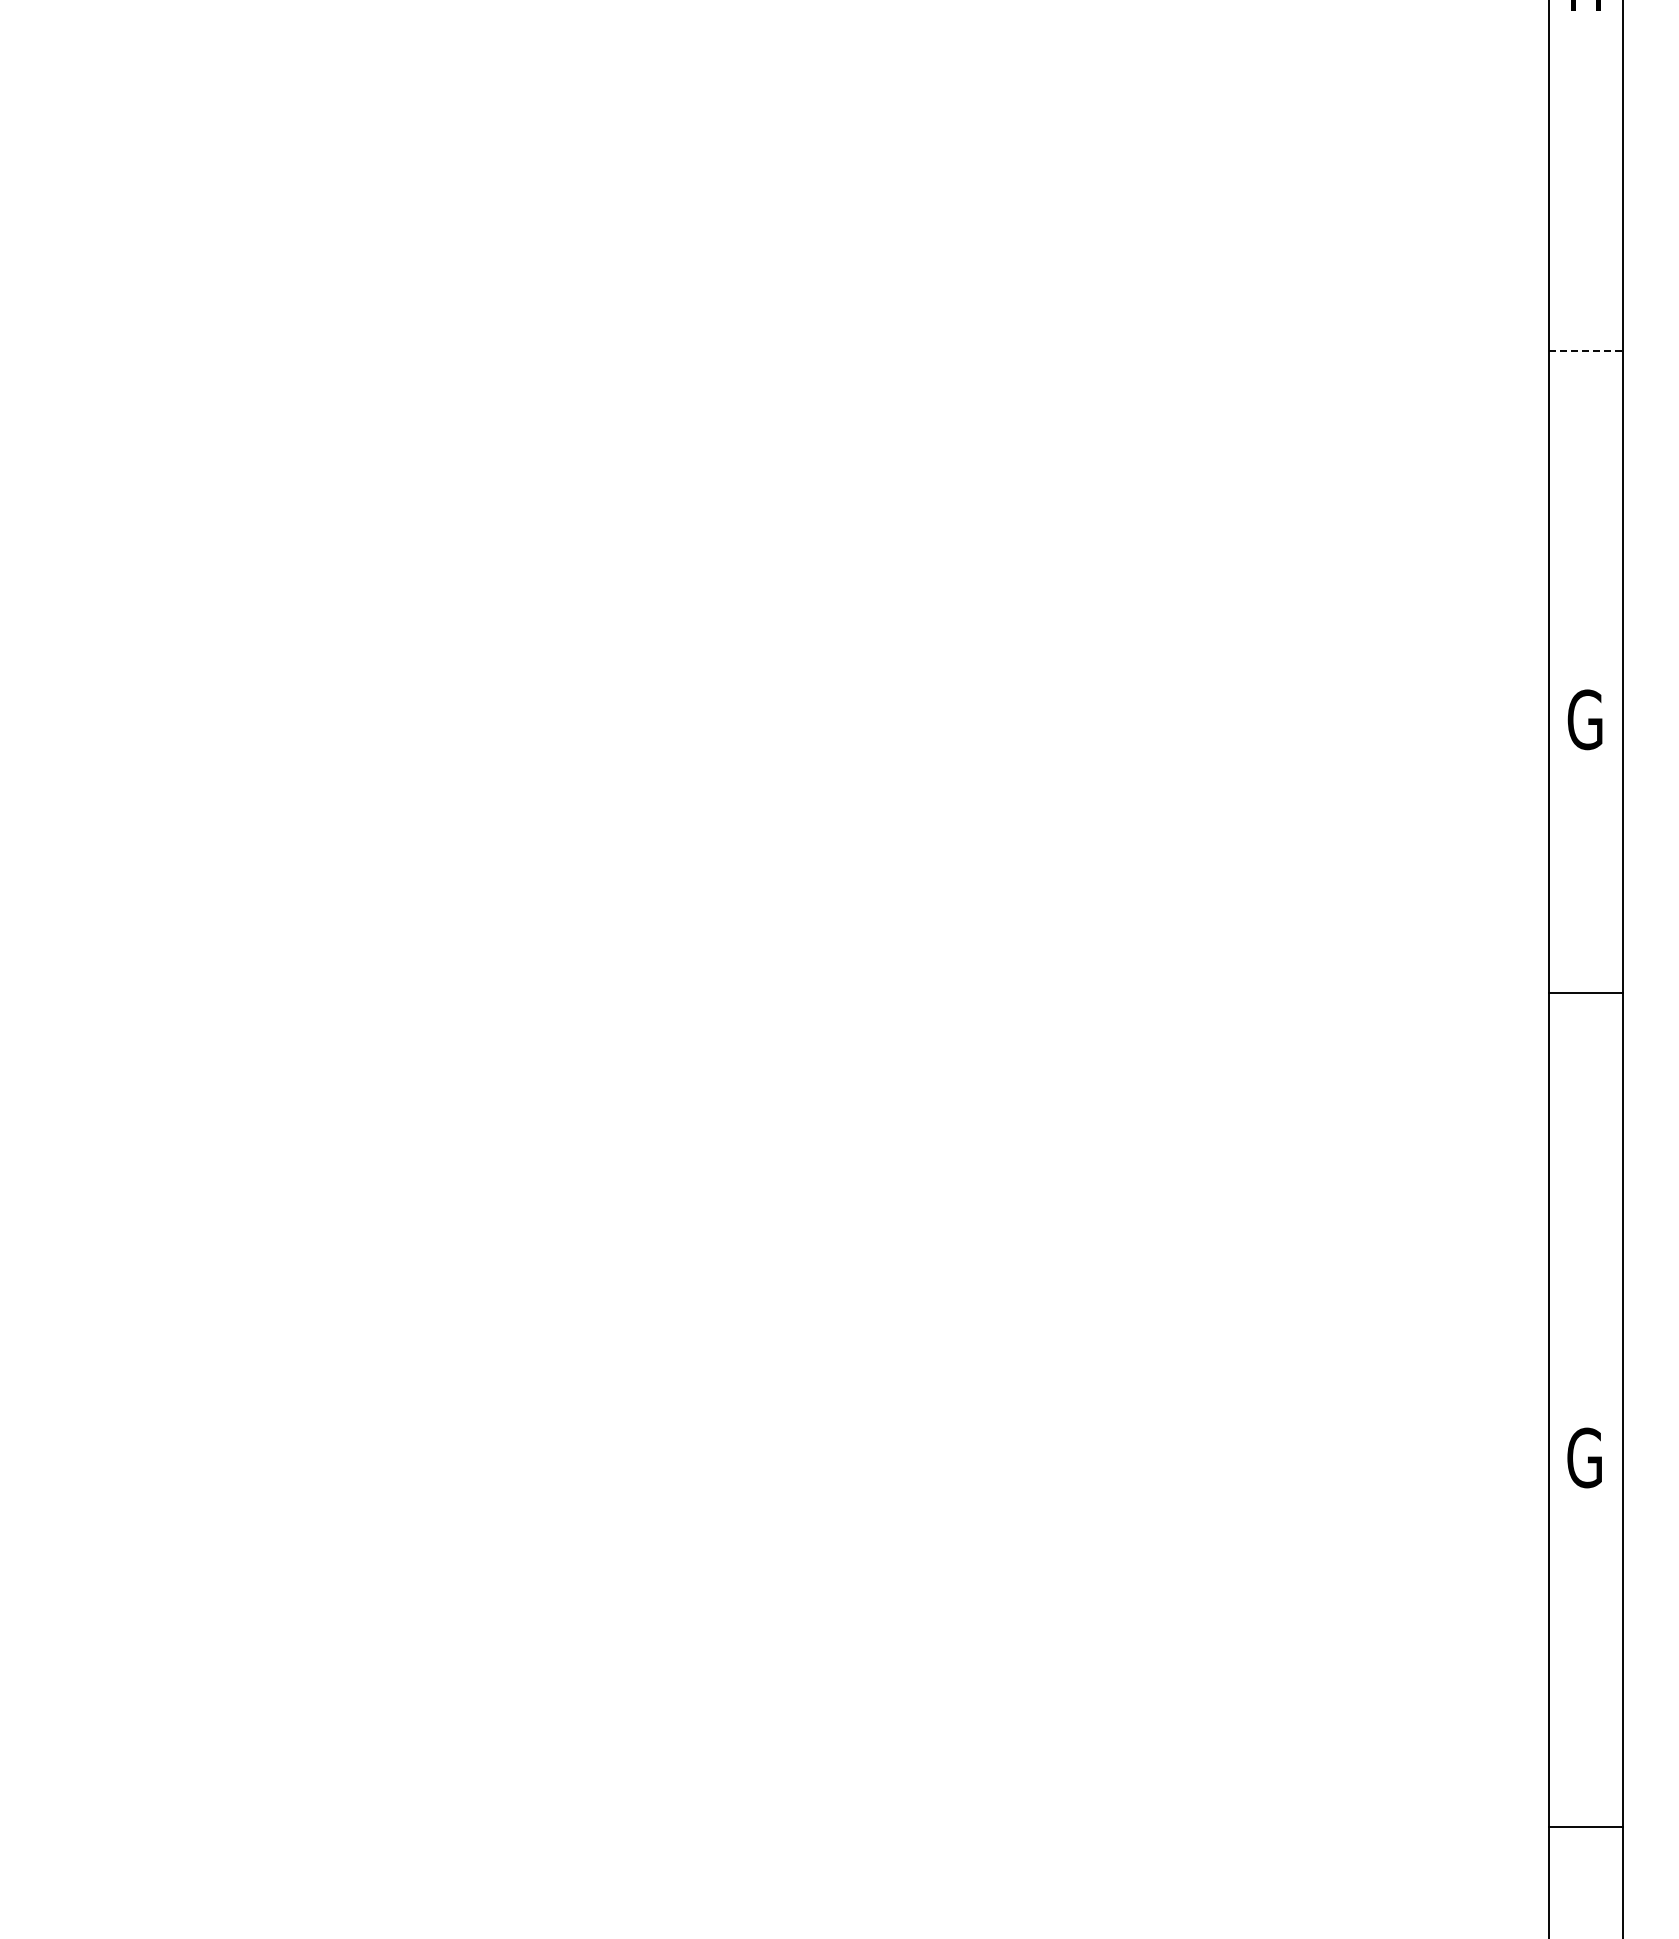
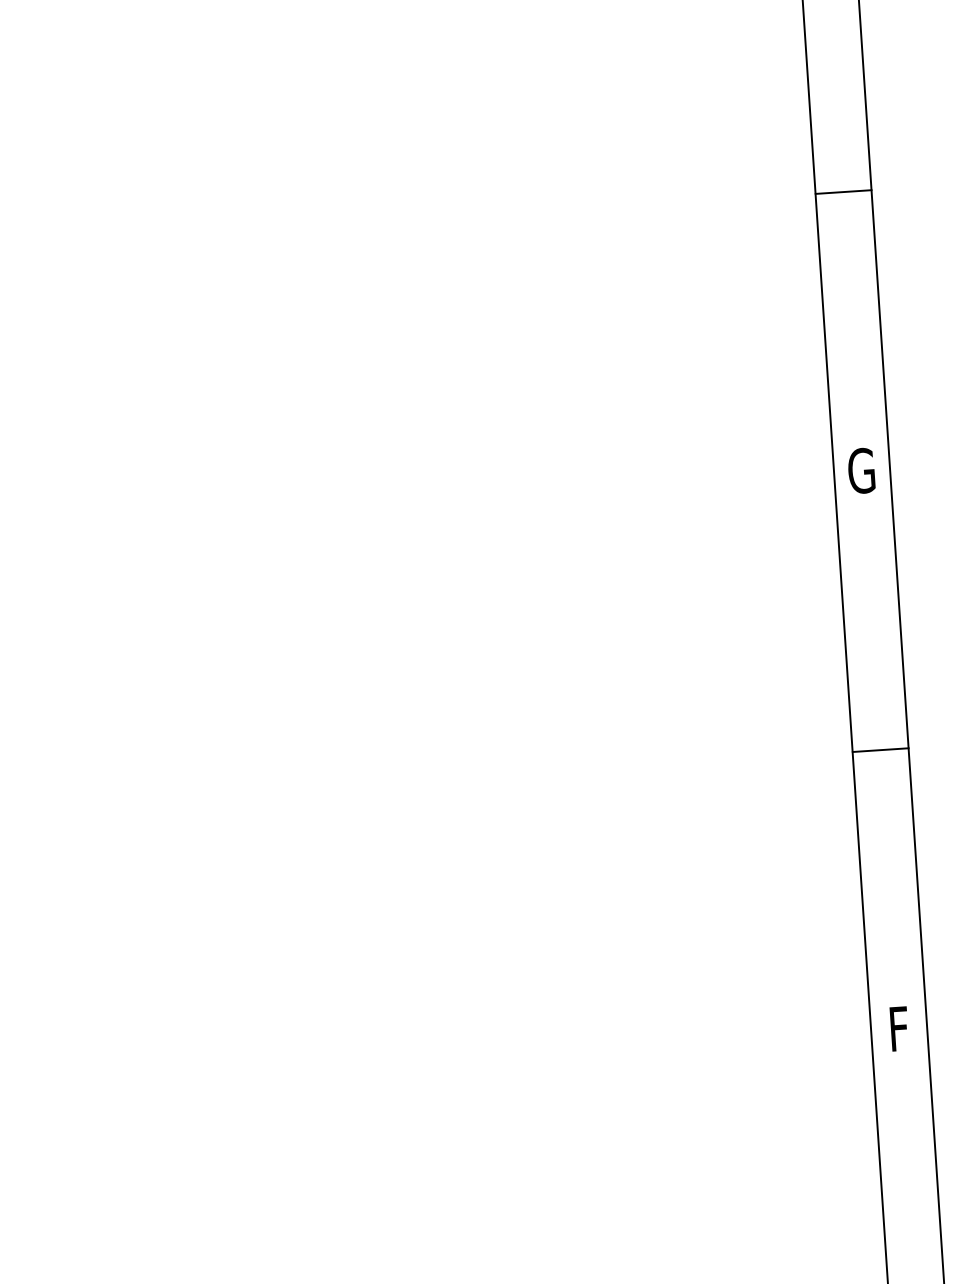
line: (1585, 350) -> (843, 191), dashed -> solid
line: (1585, 993) -> (880, 750), moved
text: (1584, 1457) -> (898, 1028), G -> F

